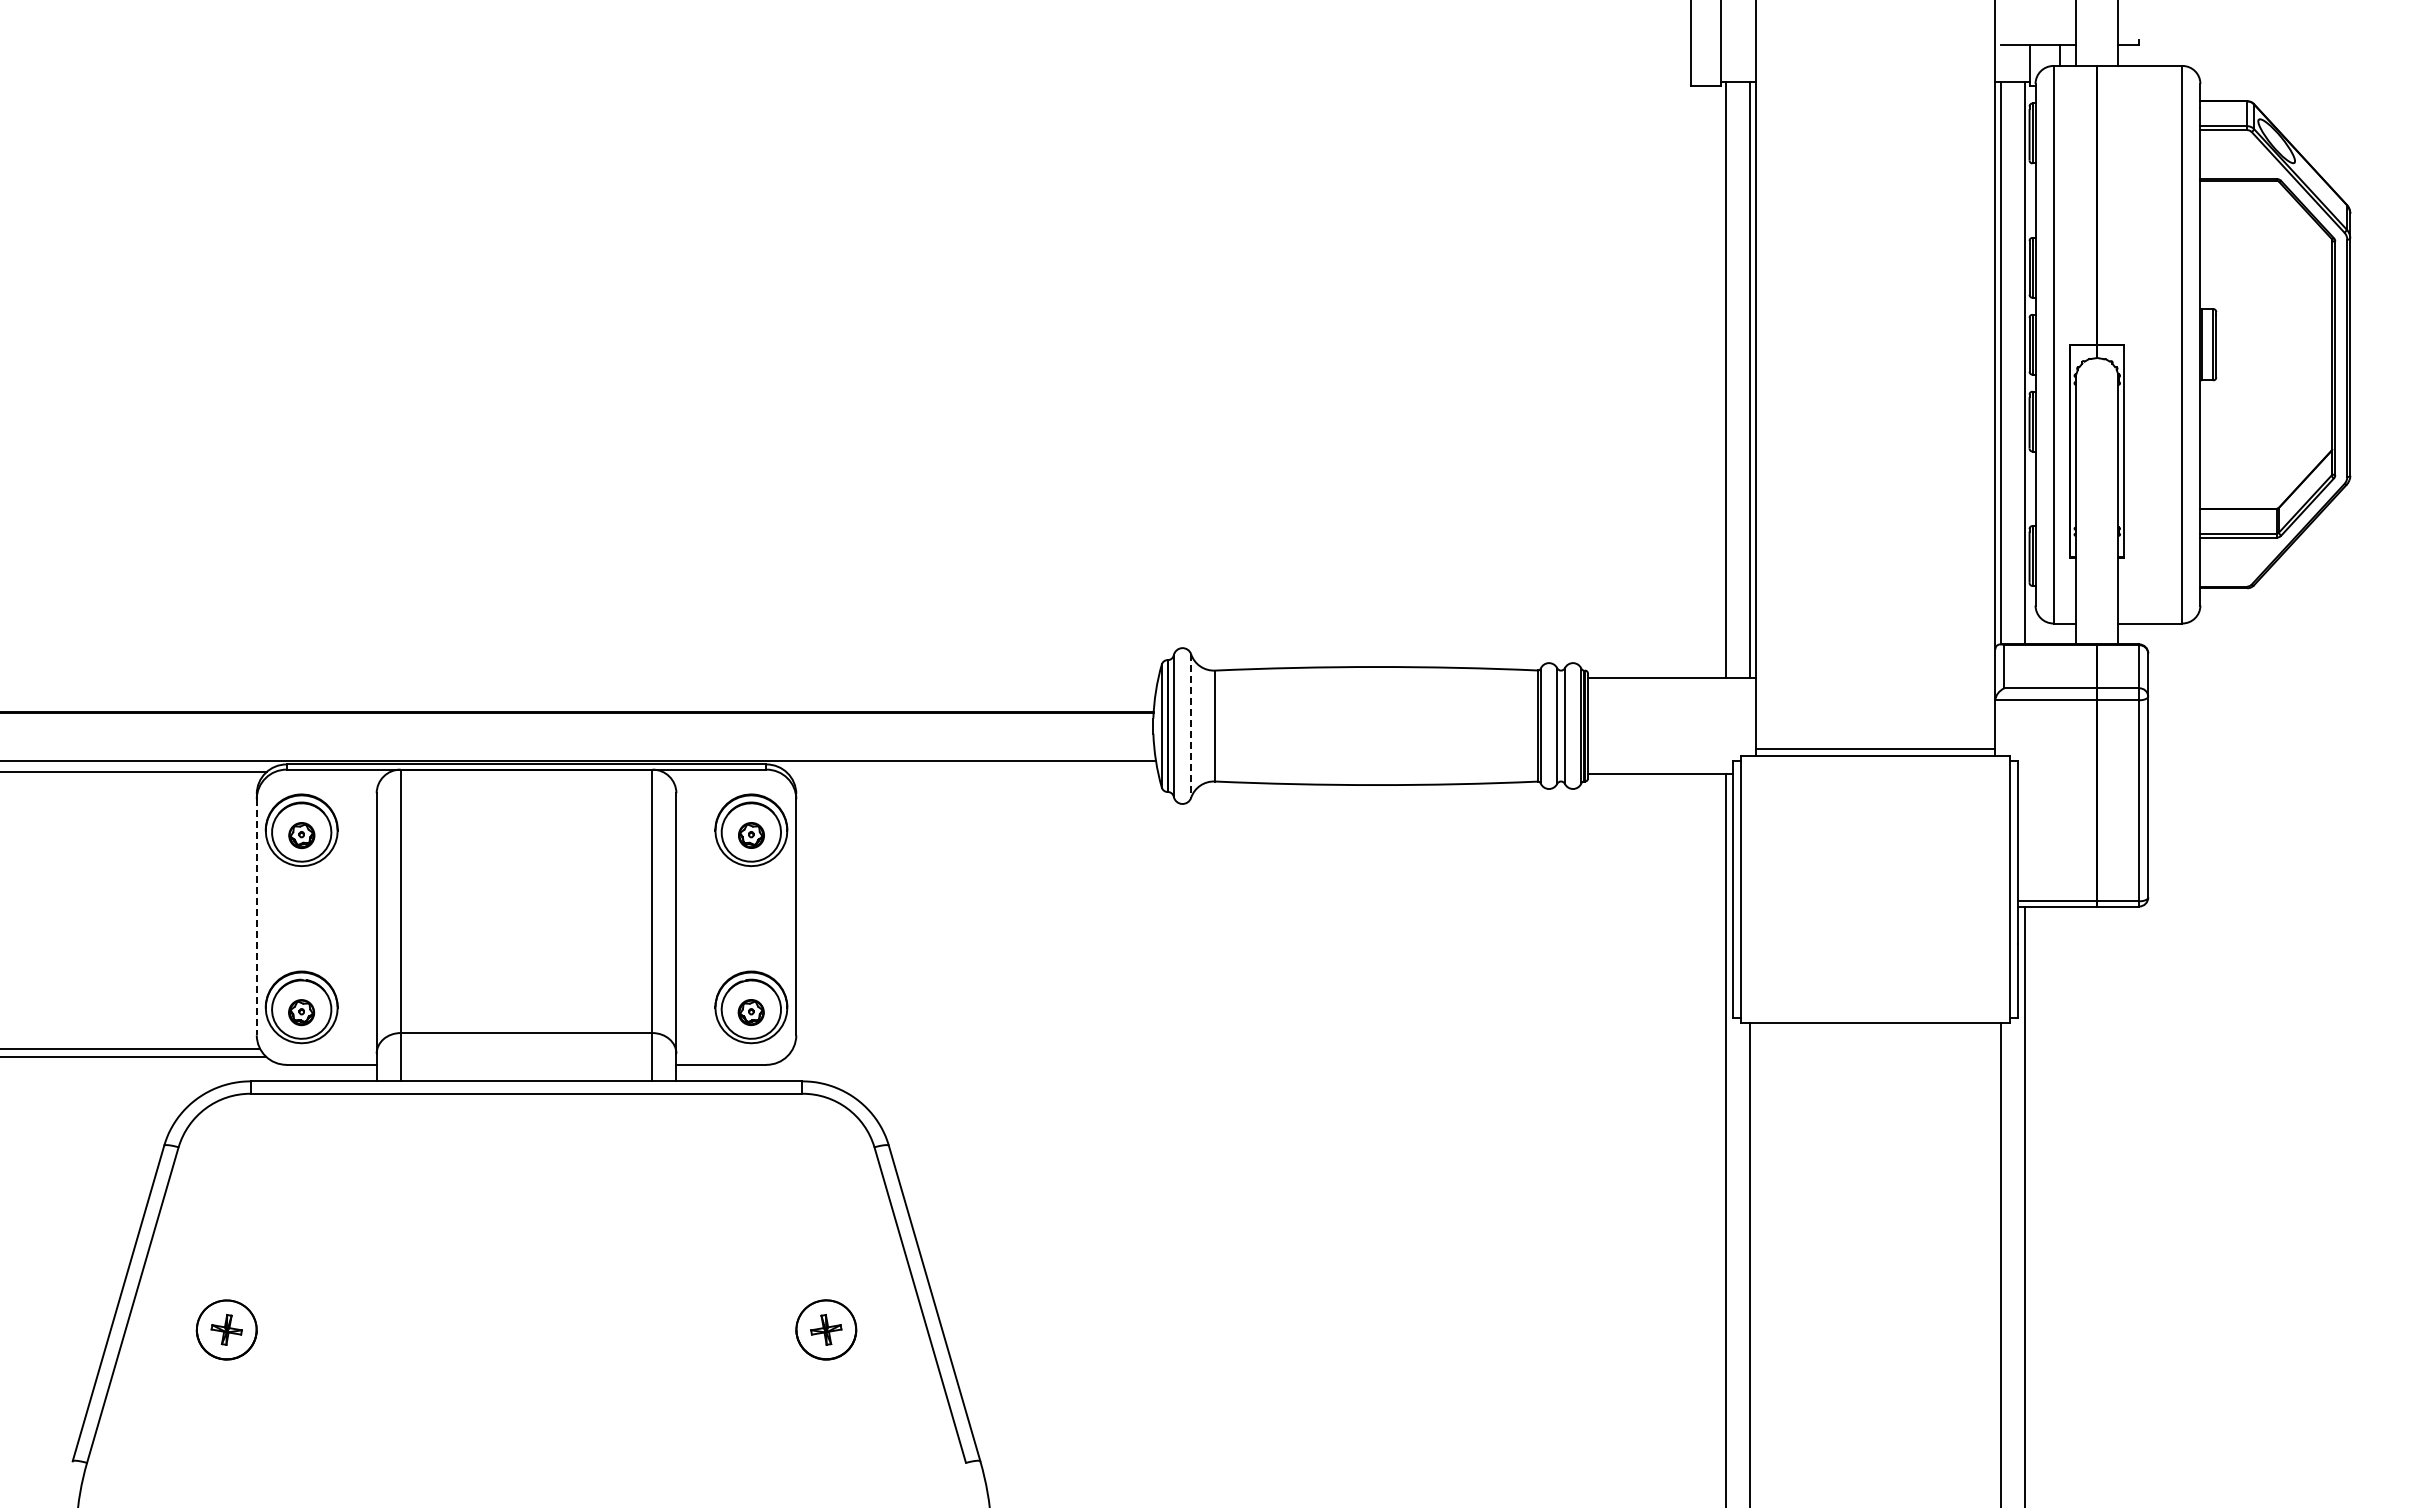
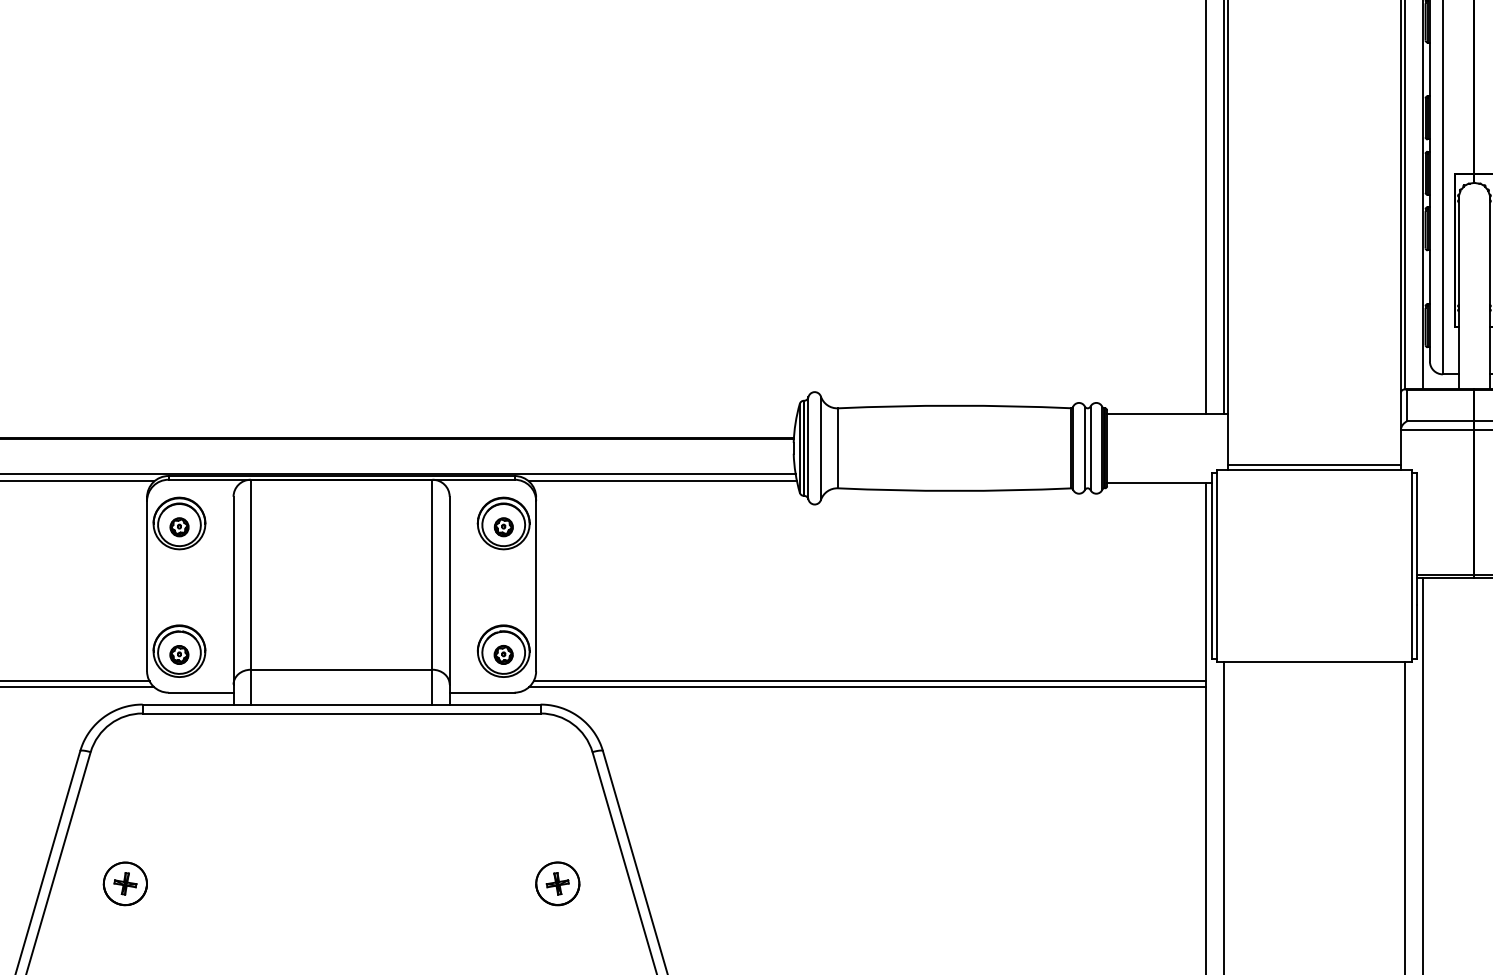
line: (1191, 726) -> (821, 448), dashed -> solid
line: (971, 771) -> (662, 481), added
line: (256, 917) -> (146, 586), dashed -> solid
line: (1258, 1049) -> (869, 681), added
line: (1255, 1056) -> (867, 686), added

